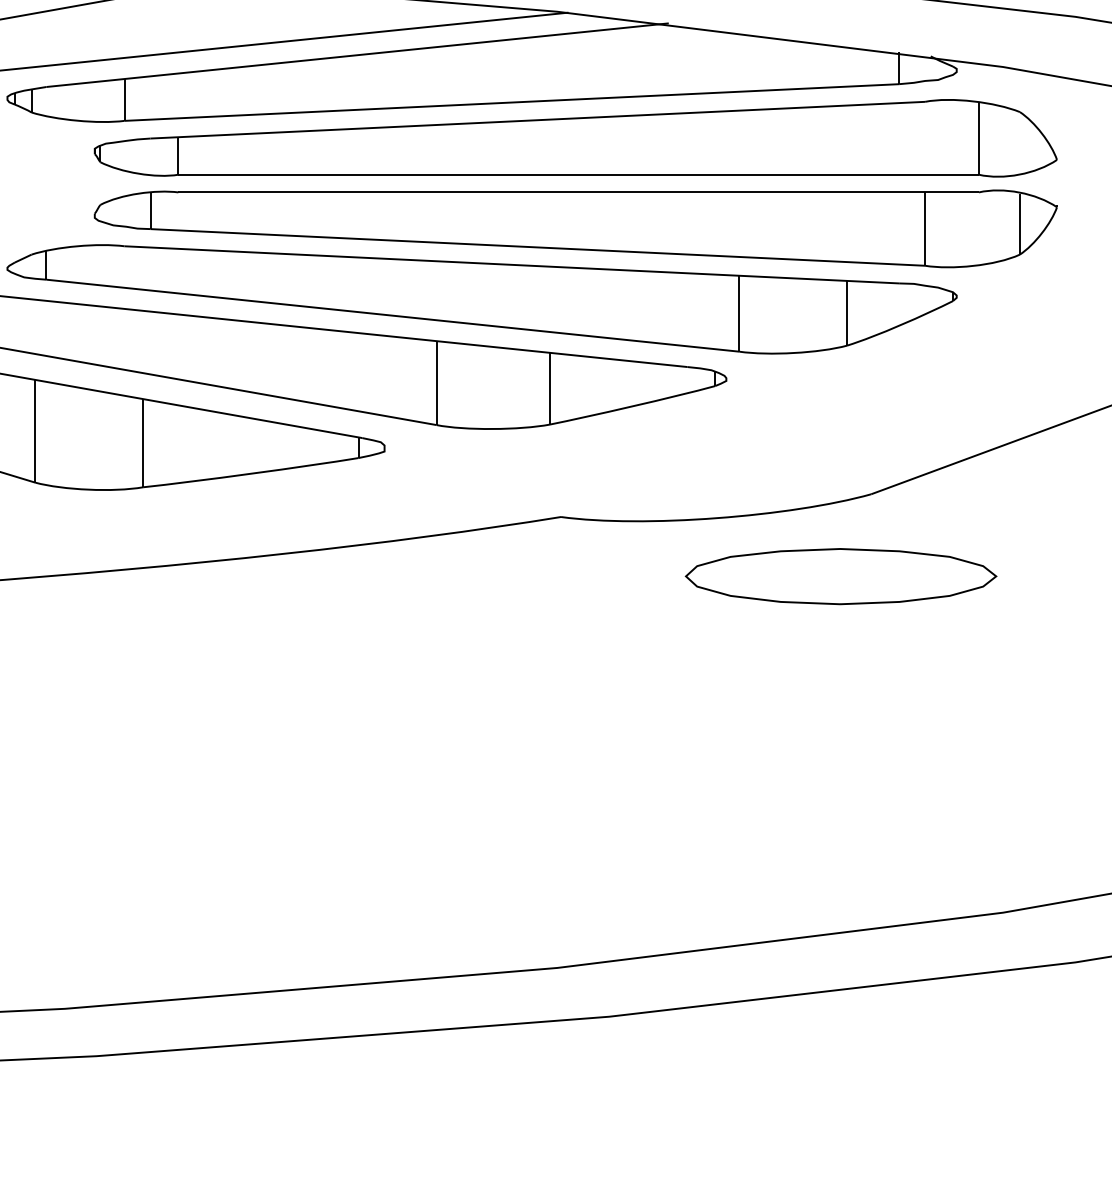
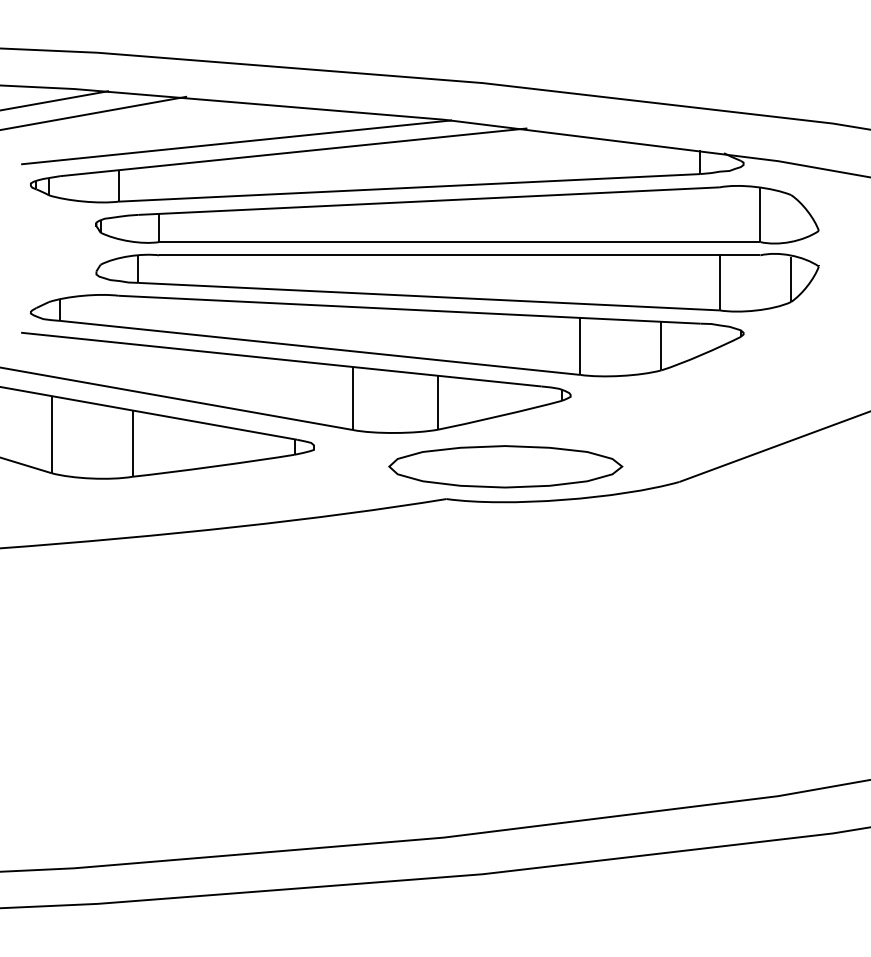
part: (840, 576) -> (505, 466), moved

